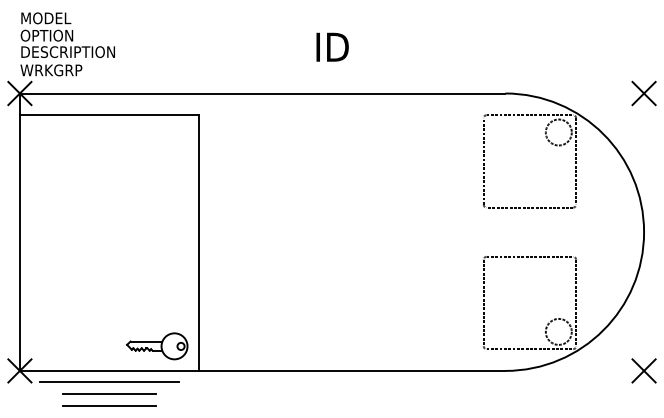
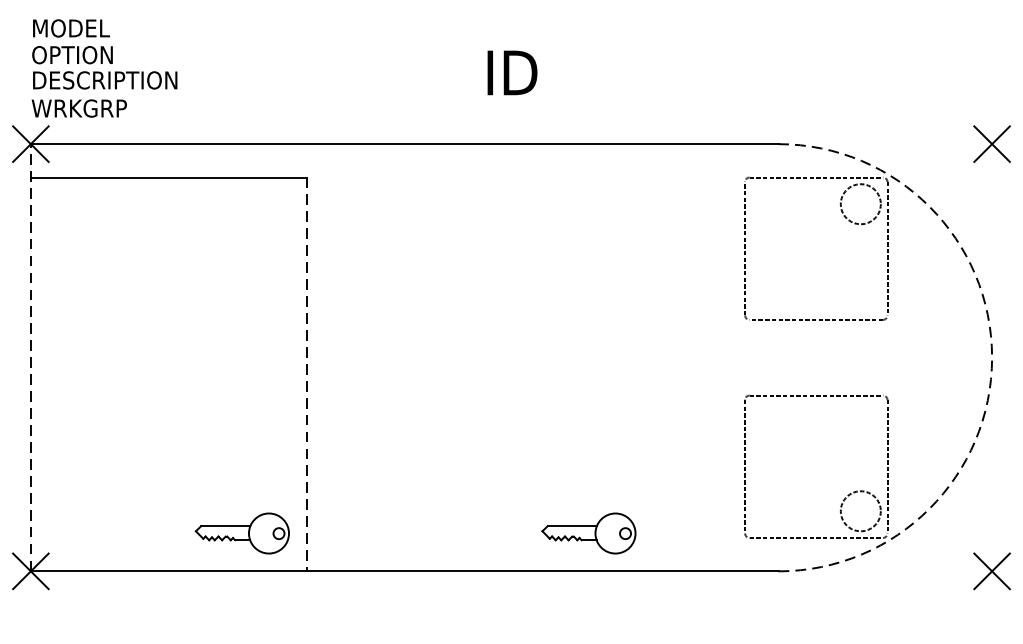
line: (19, 232) -> (30, 358), solid -> dashed
arc: (644, 232) -> (992, 358), solid -> dashed
line: (199, 243) -> (307, 375), solid -> dashed
part: (382, 346) -> (589, 533), added
line: (109, 382) -> (168, 589), removed
line: (109, 394) -> (168, 607), removed
line: (109, 405) -> (168, 624), removed

